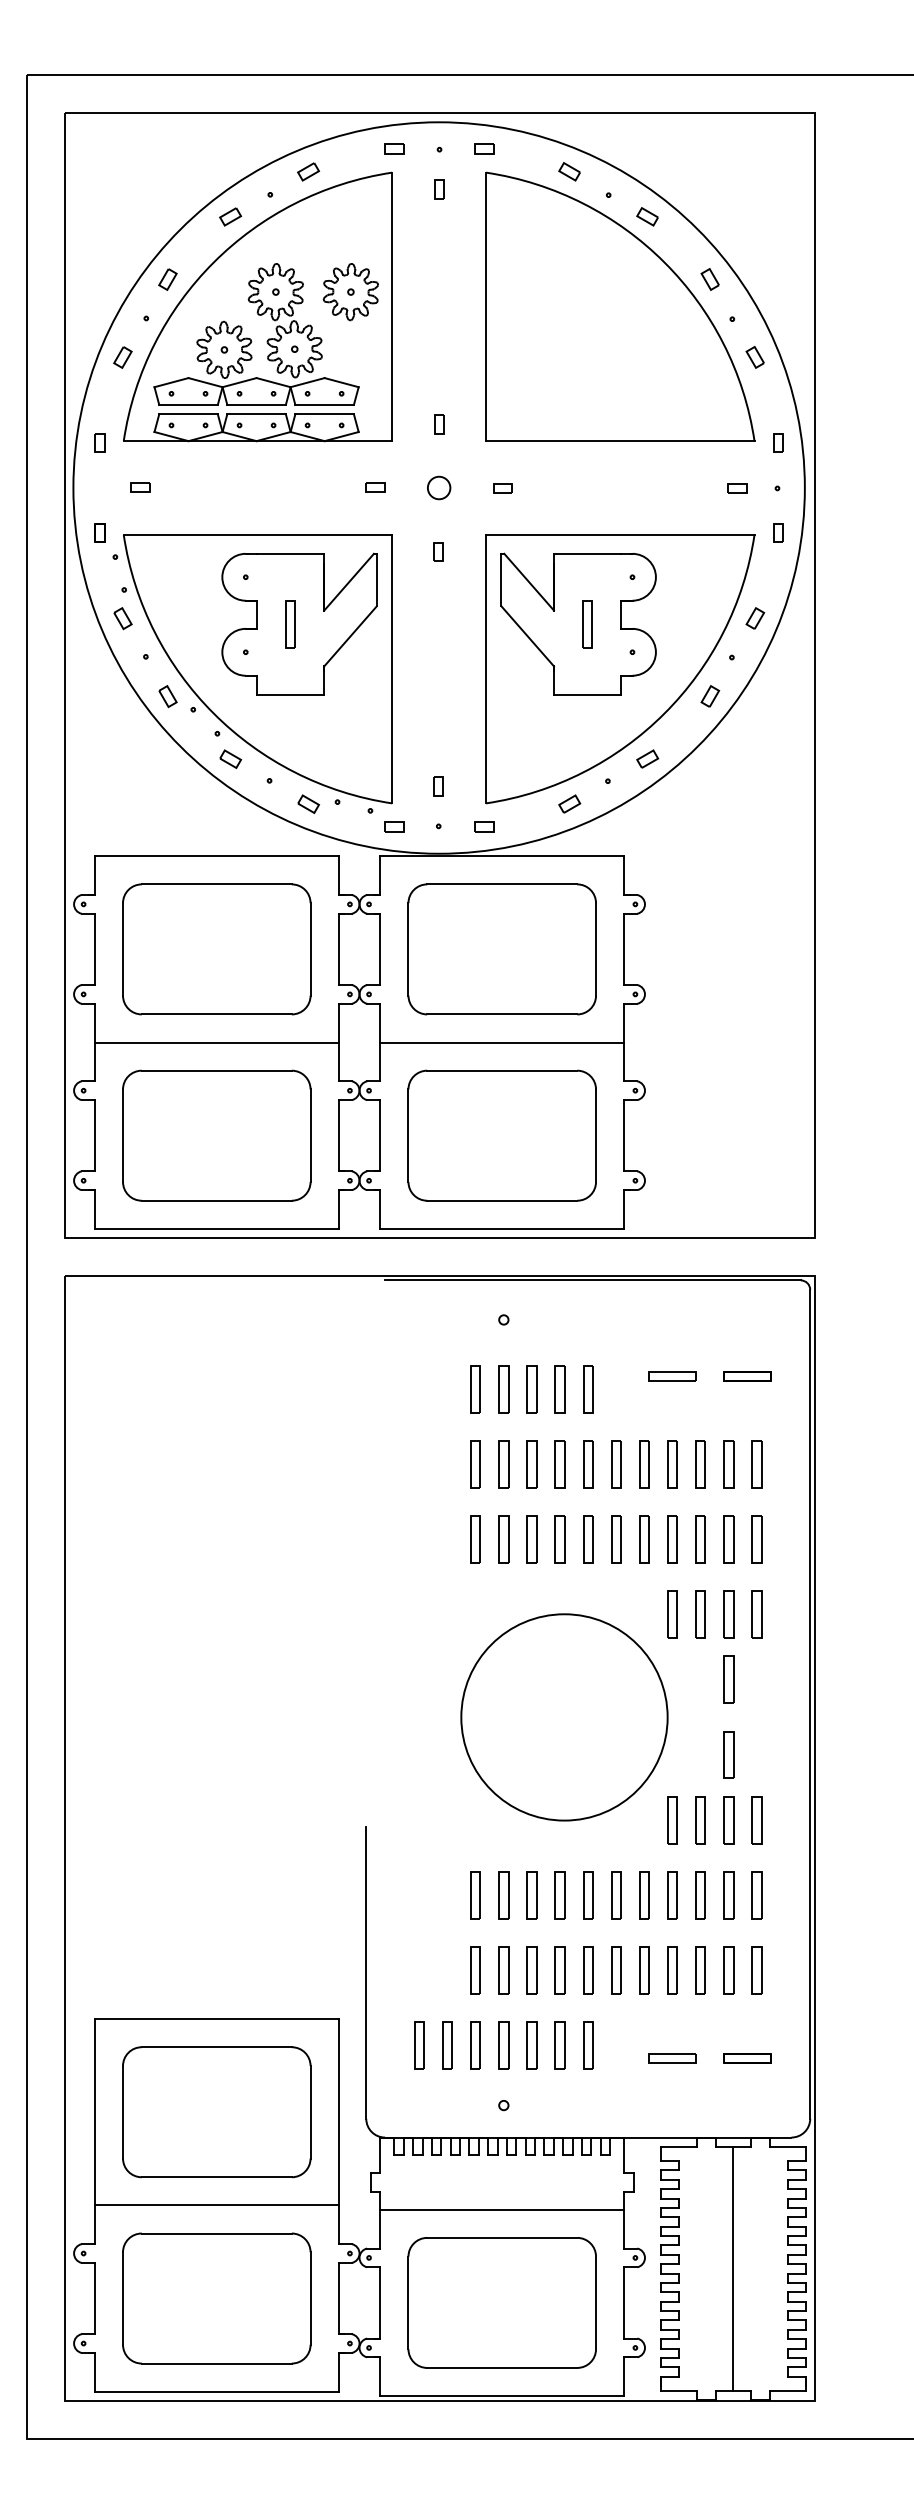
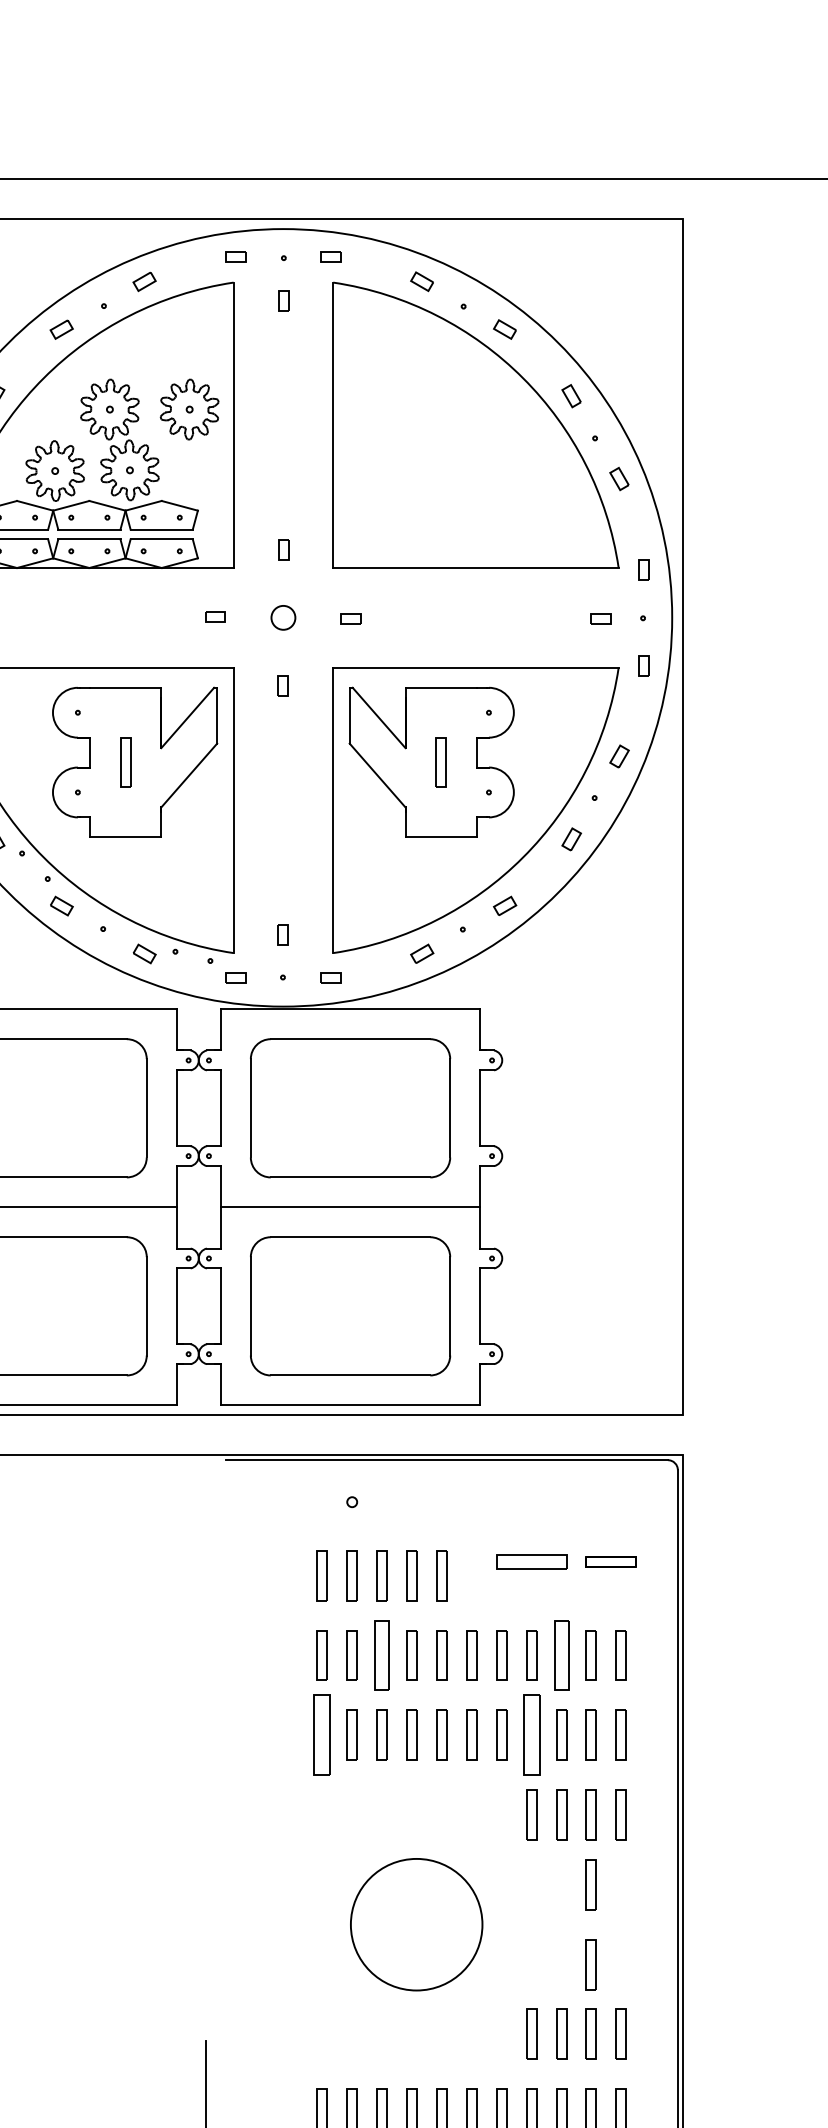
part: (672, 1376) -> (531, 1562), size x1.4
part: (531, 1464) -> (381, 1655), size x1.4
part: (700, 1464) -> (561, 1655), size x1.4
part: (475, 1539) -> (322, 1735), size x1.6
part: (672, 1539) -> (531, 1735), size x1.6
circle: (564, 1717) -> (416, 1924), size x0.6

